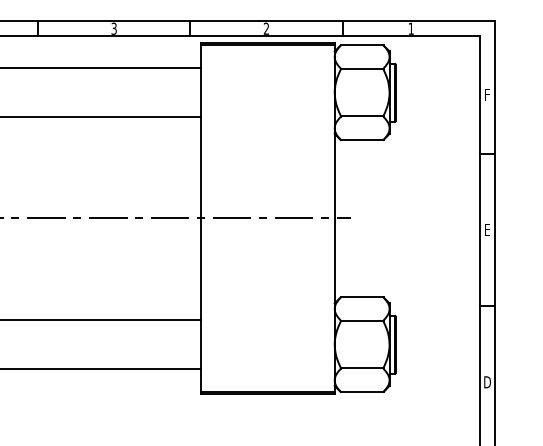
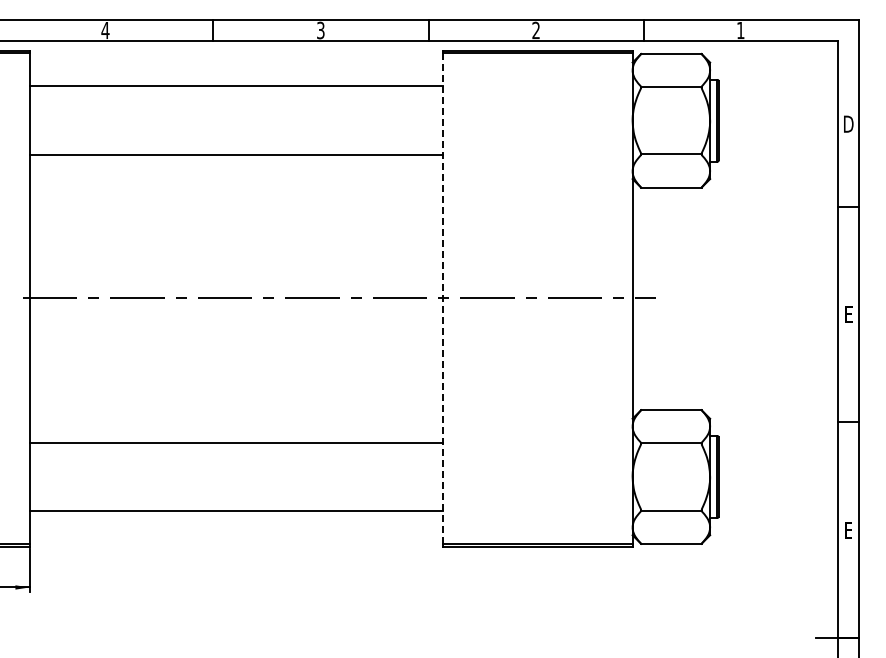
text: (487, 94) -> (848, 123), F -> D
line: (200, 219) -> (443, 299), solid -> dashed
text: (487, 381) -> (848, 529), D -> E

